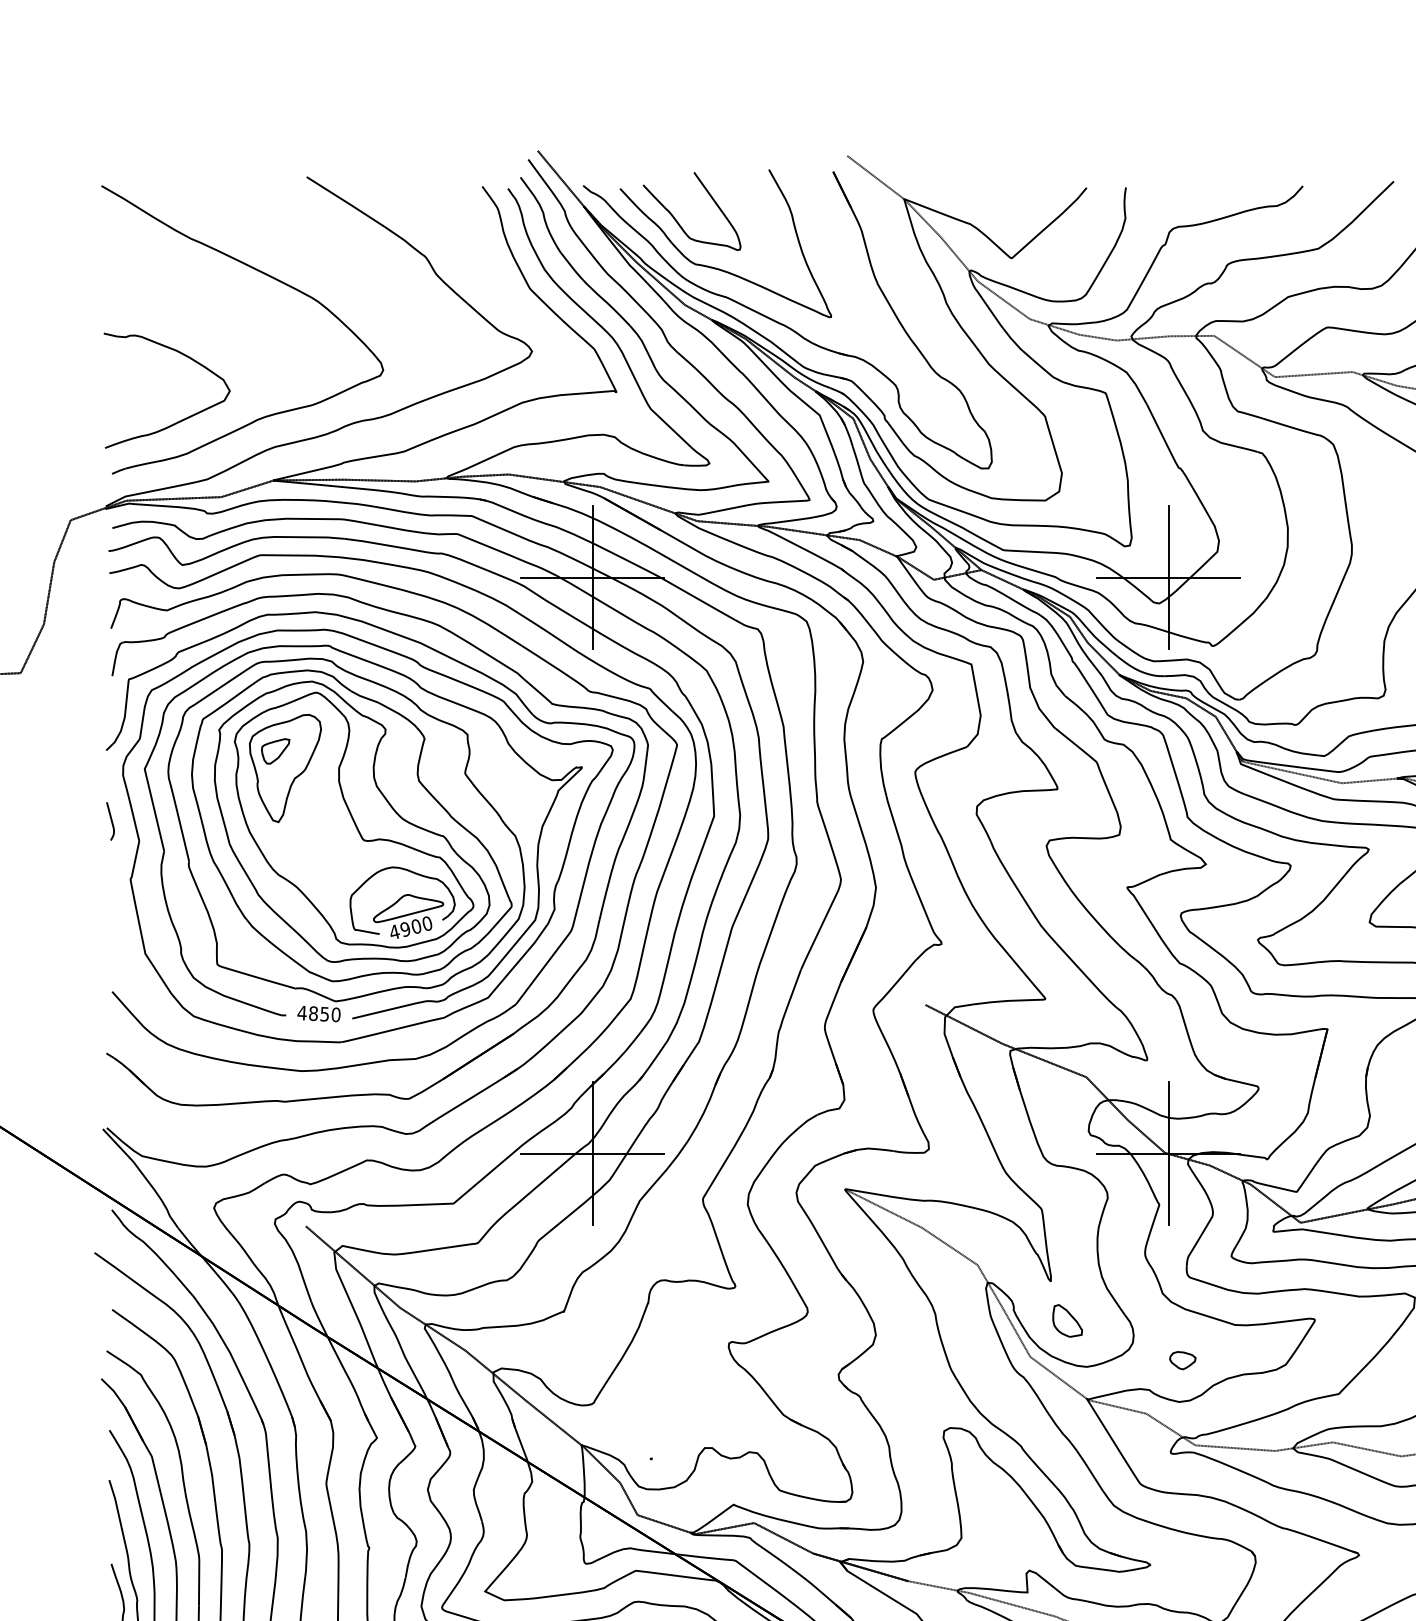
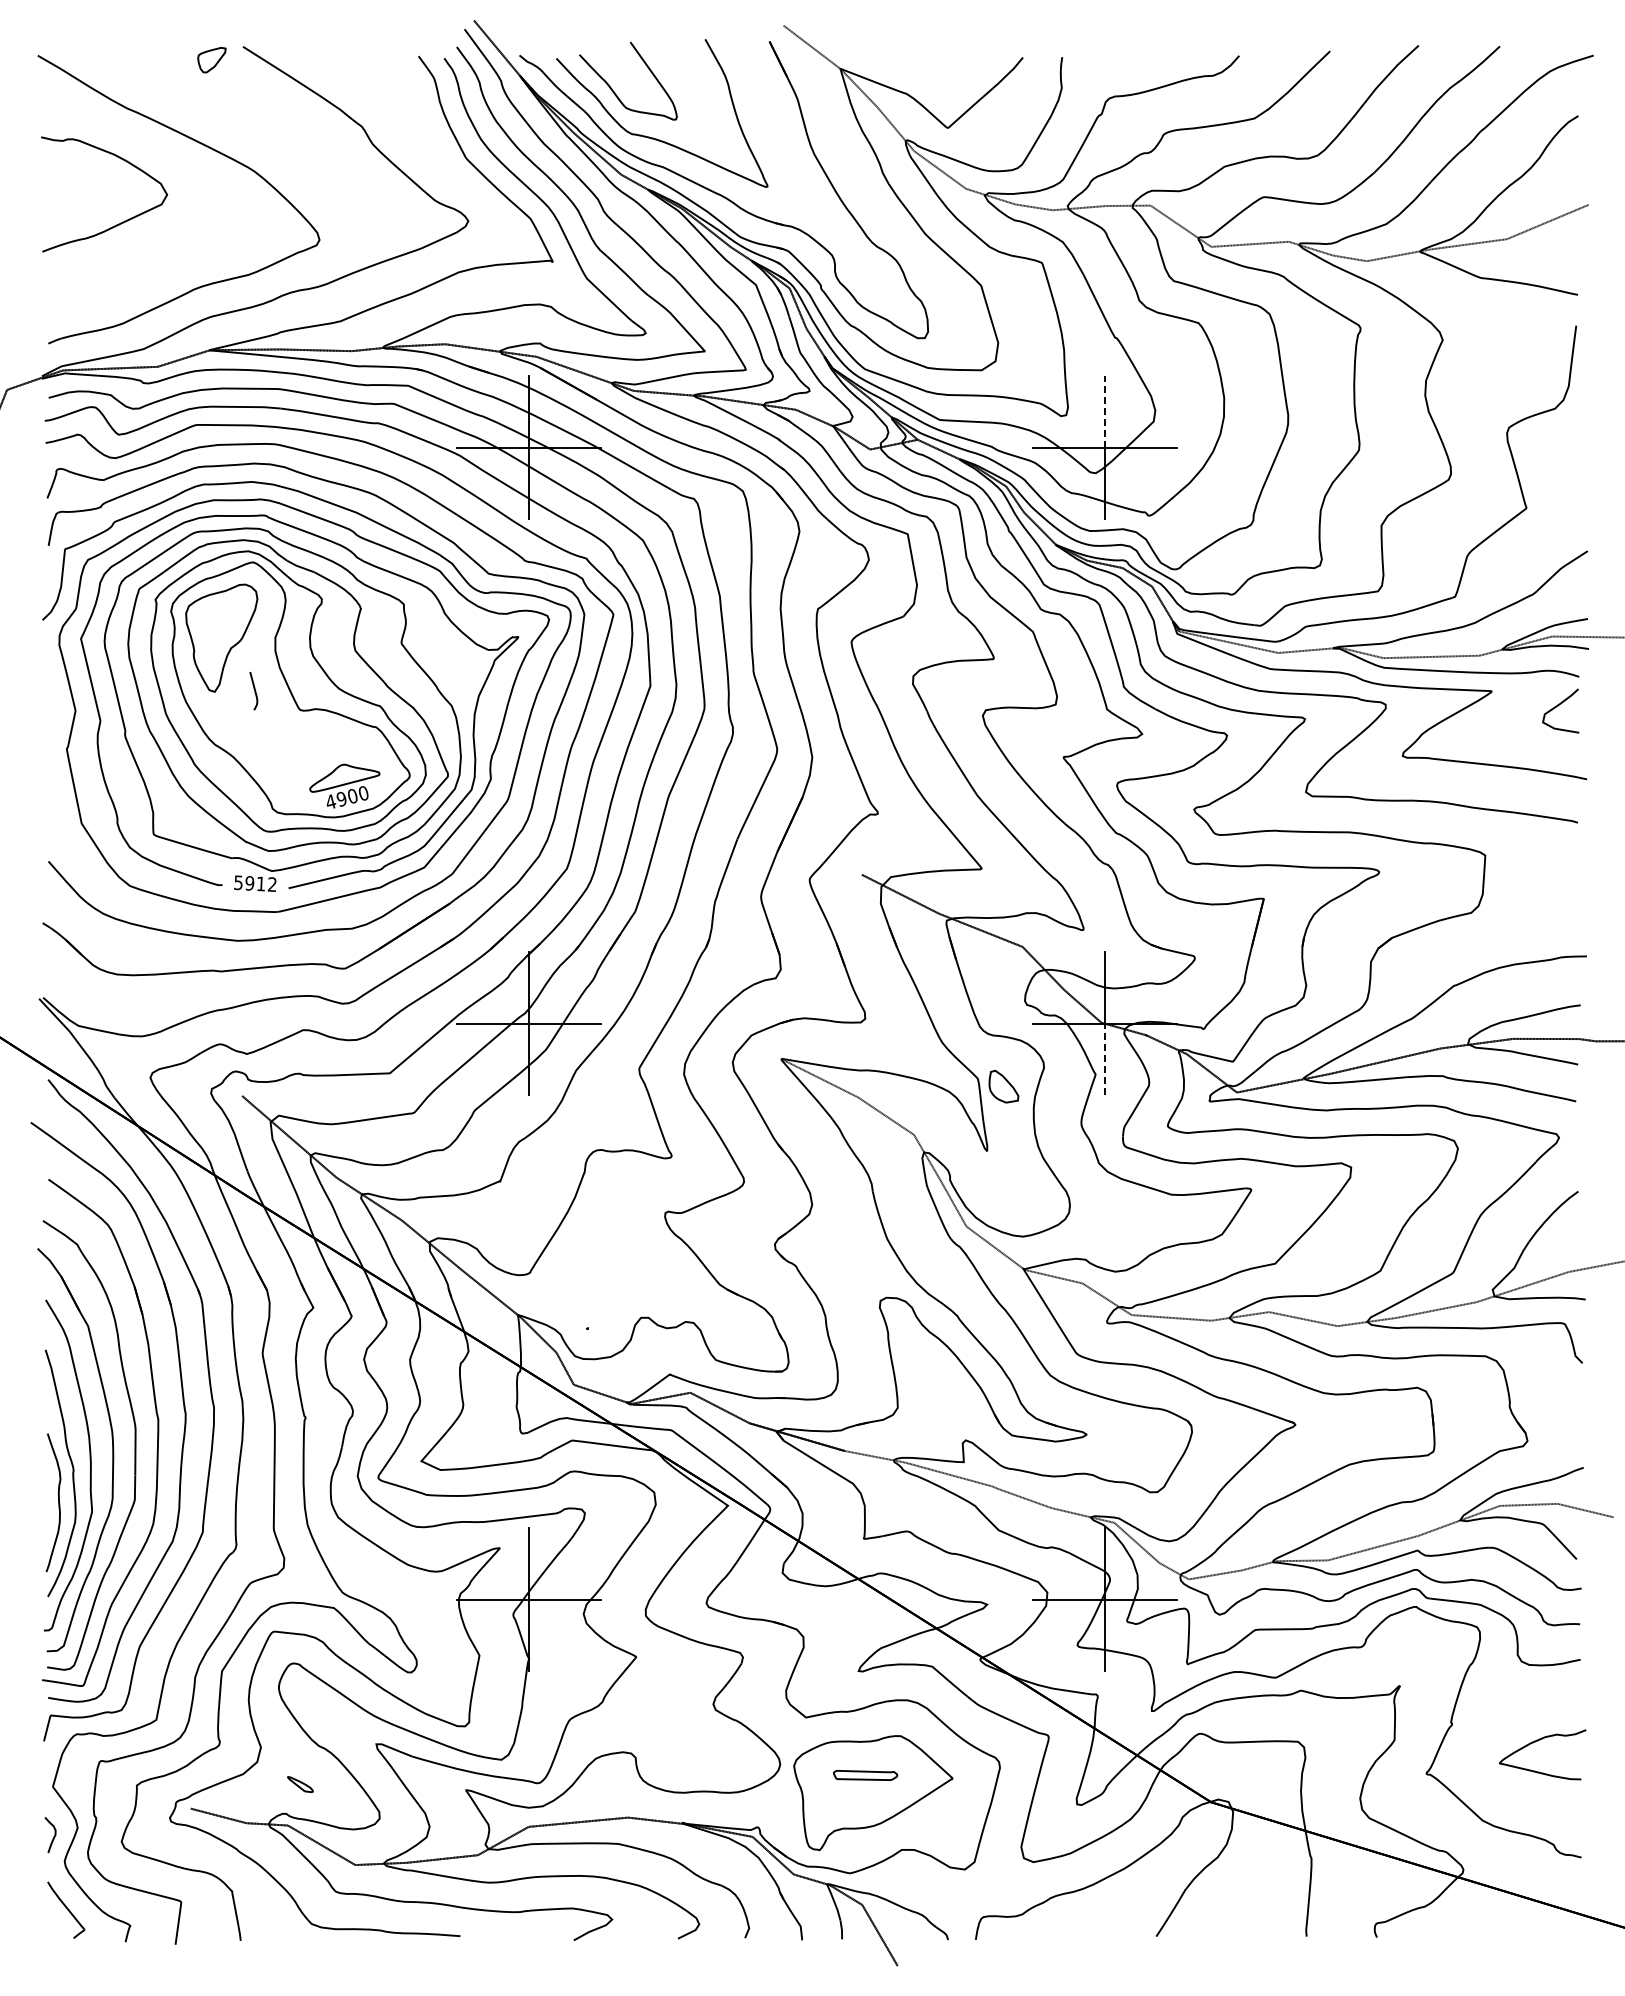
curve: (181, 419) -> (118, 223), moved
line: (1168, 541) -> (1104, 411), solid -> dashed
part: (275, 750) -> (211, 59), moved
curve: (111, 821) -> (254, 691), moved
curve: (413, 873) -> (349, 743), removed
text: (318, 1013) -> (254, 883), 4850 -> 5912
line: (1168, 1189) -> (1104, 1059), solid -> dashed
part: (1067, 1320) -> (1003, 1086), moved
part: (1182, 1359) -> (1118, 1229), removed

